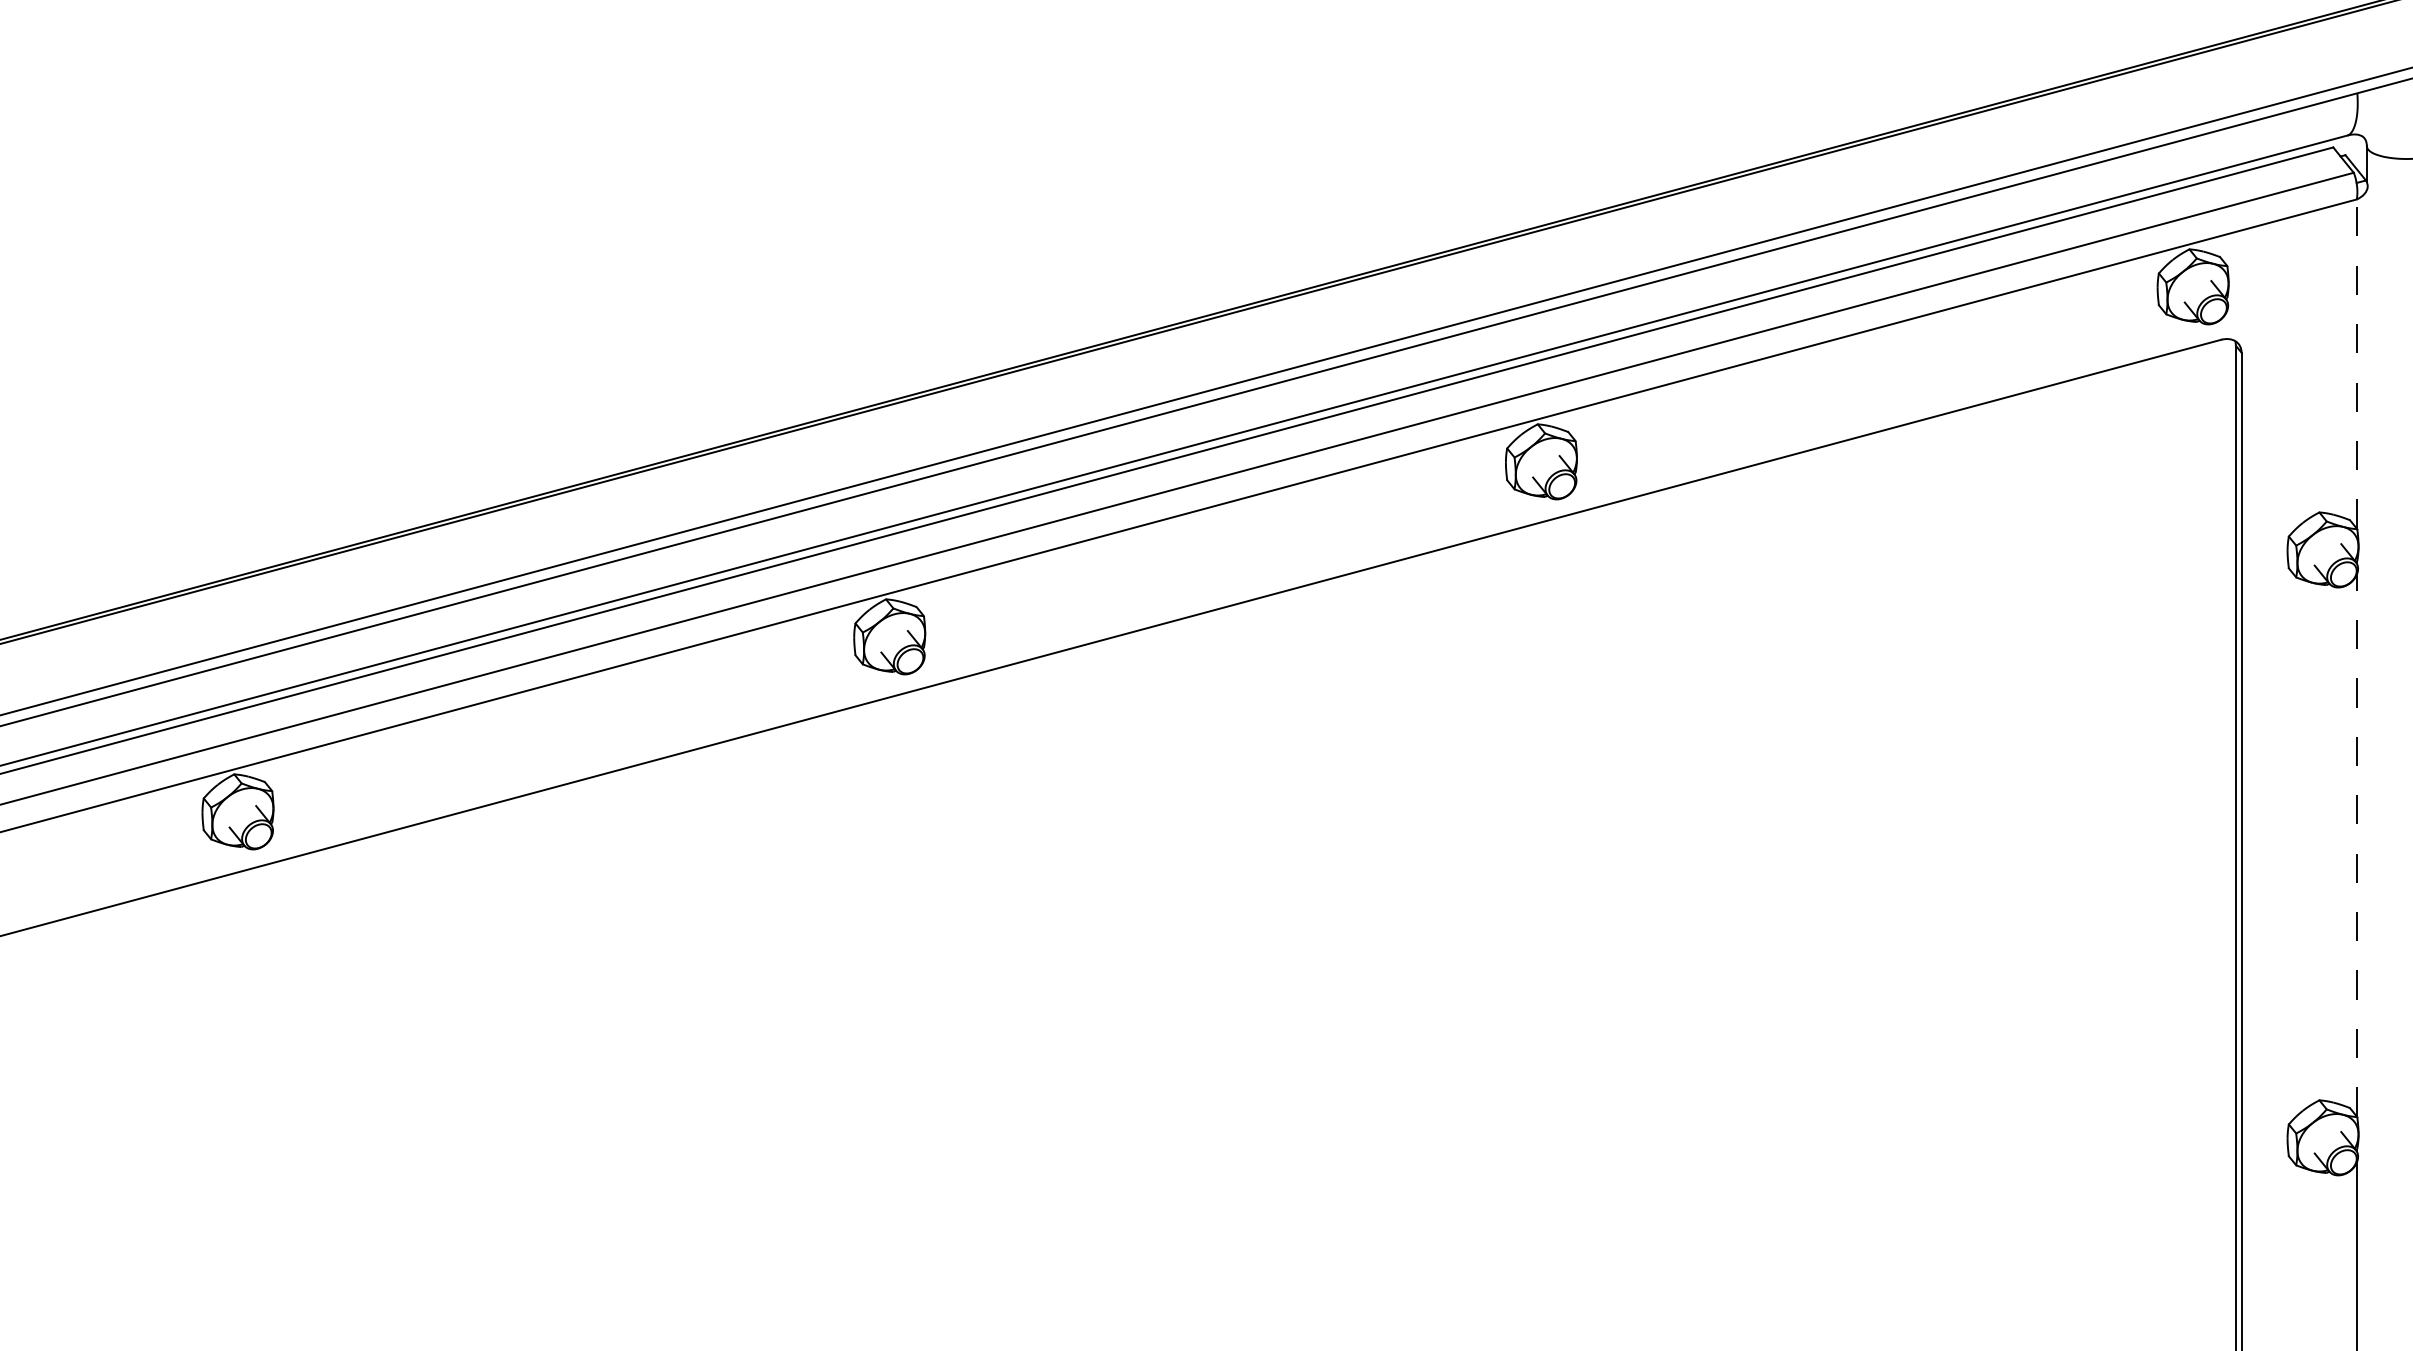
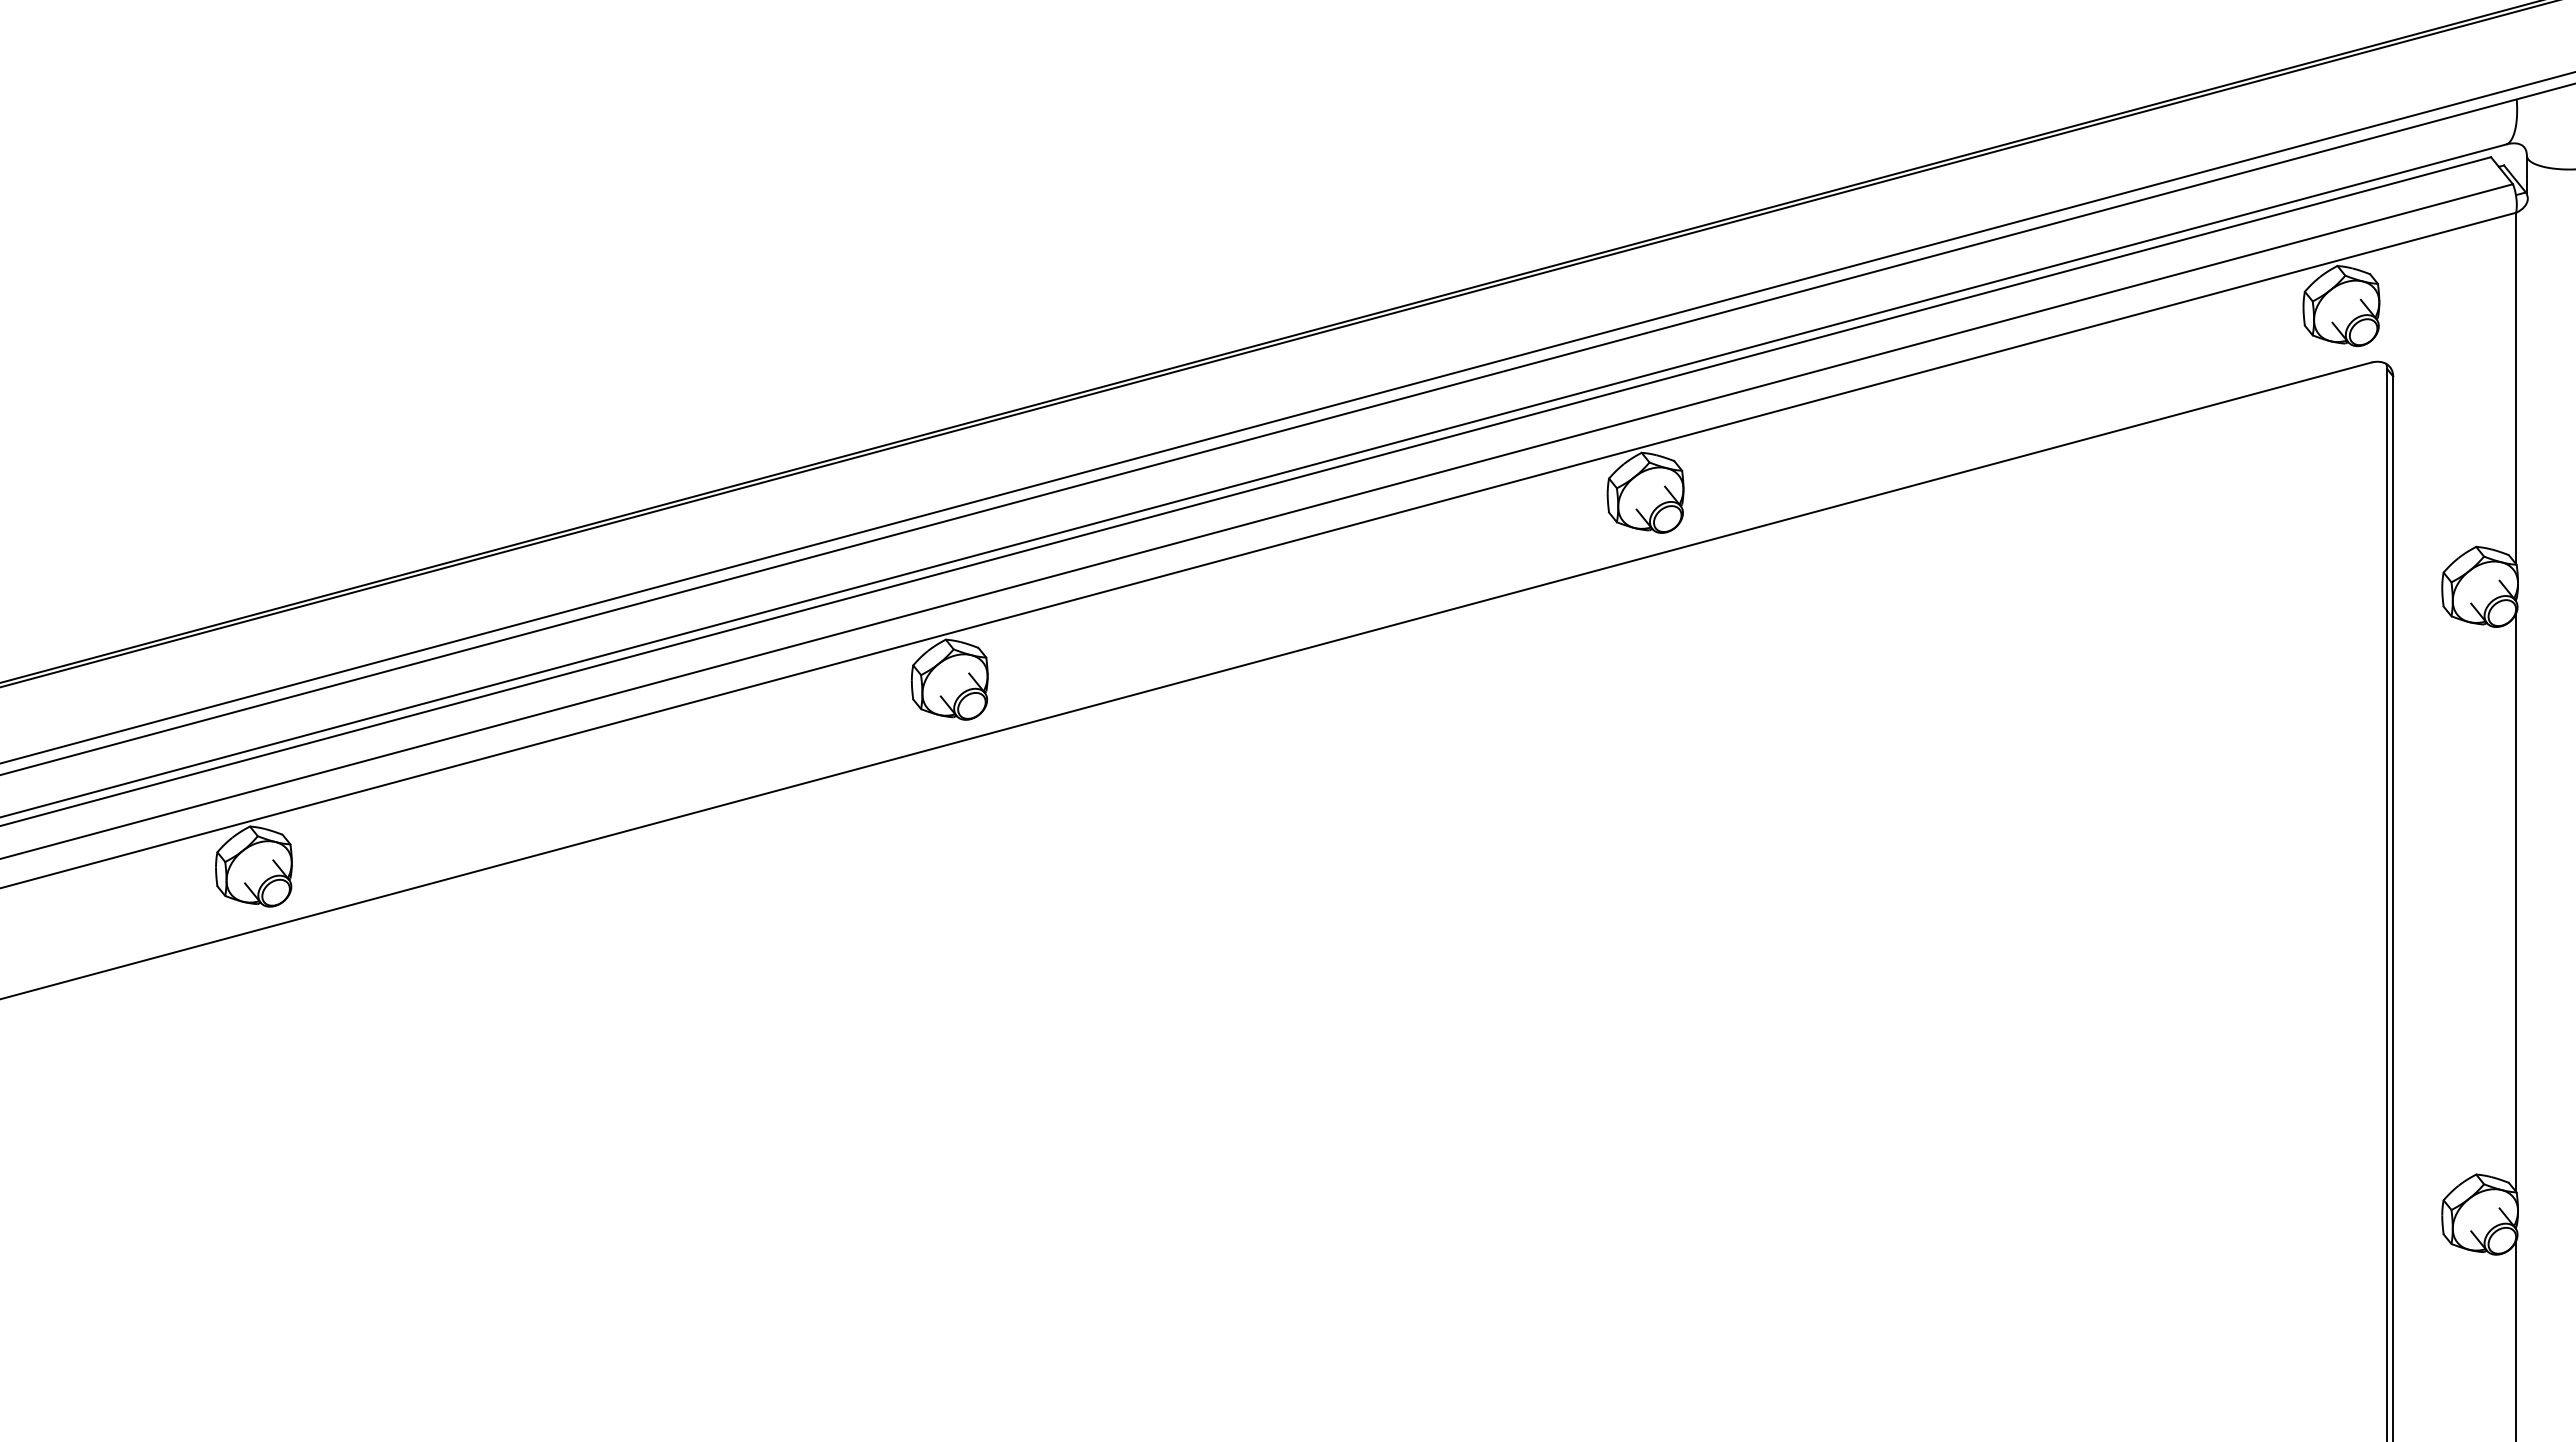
line: (2357, 364) -> (2516, 388), dashed -> solid
line: (2357, 845) -> (2516, 902), dashed -> solid

